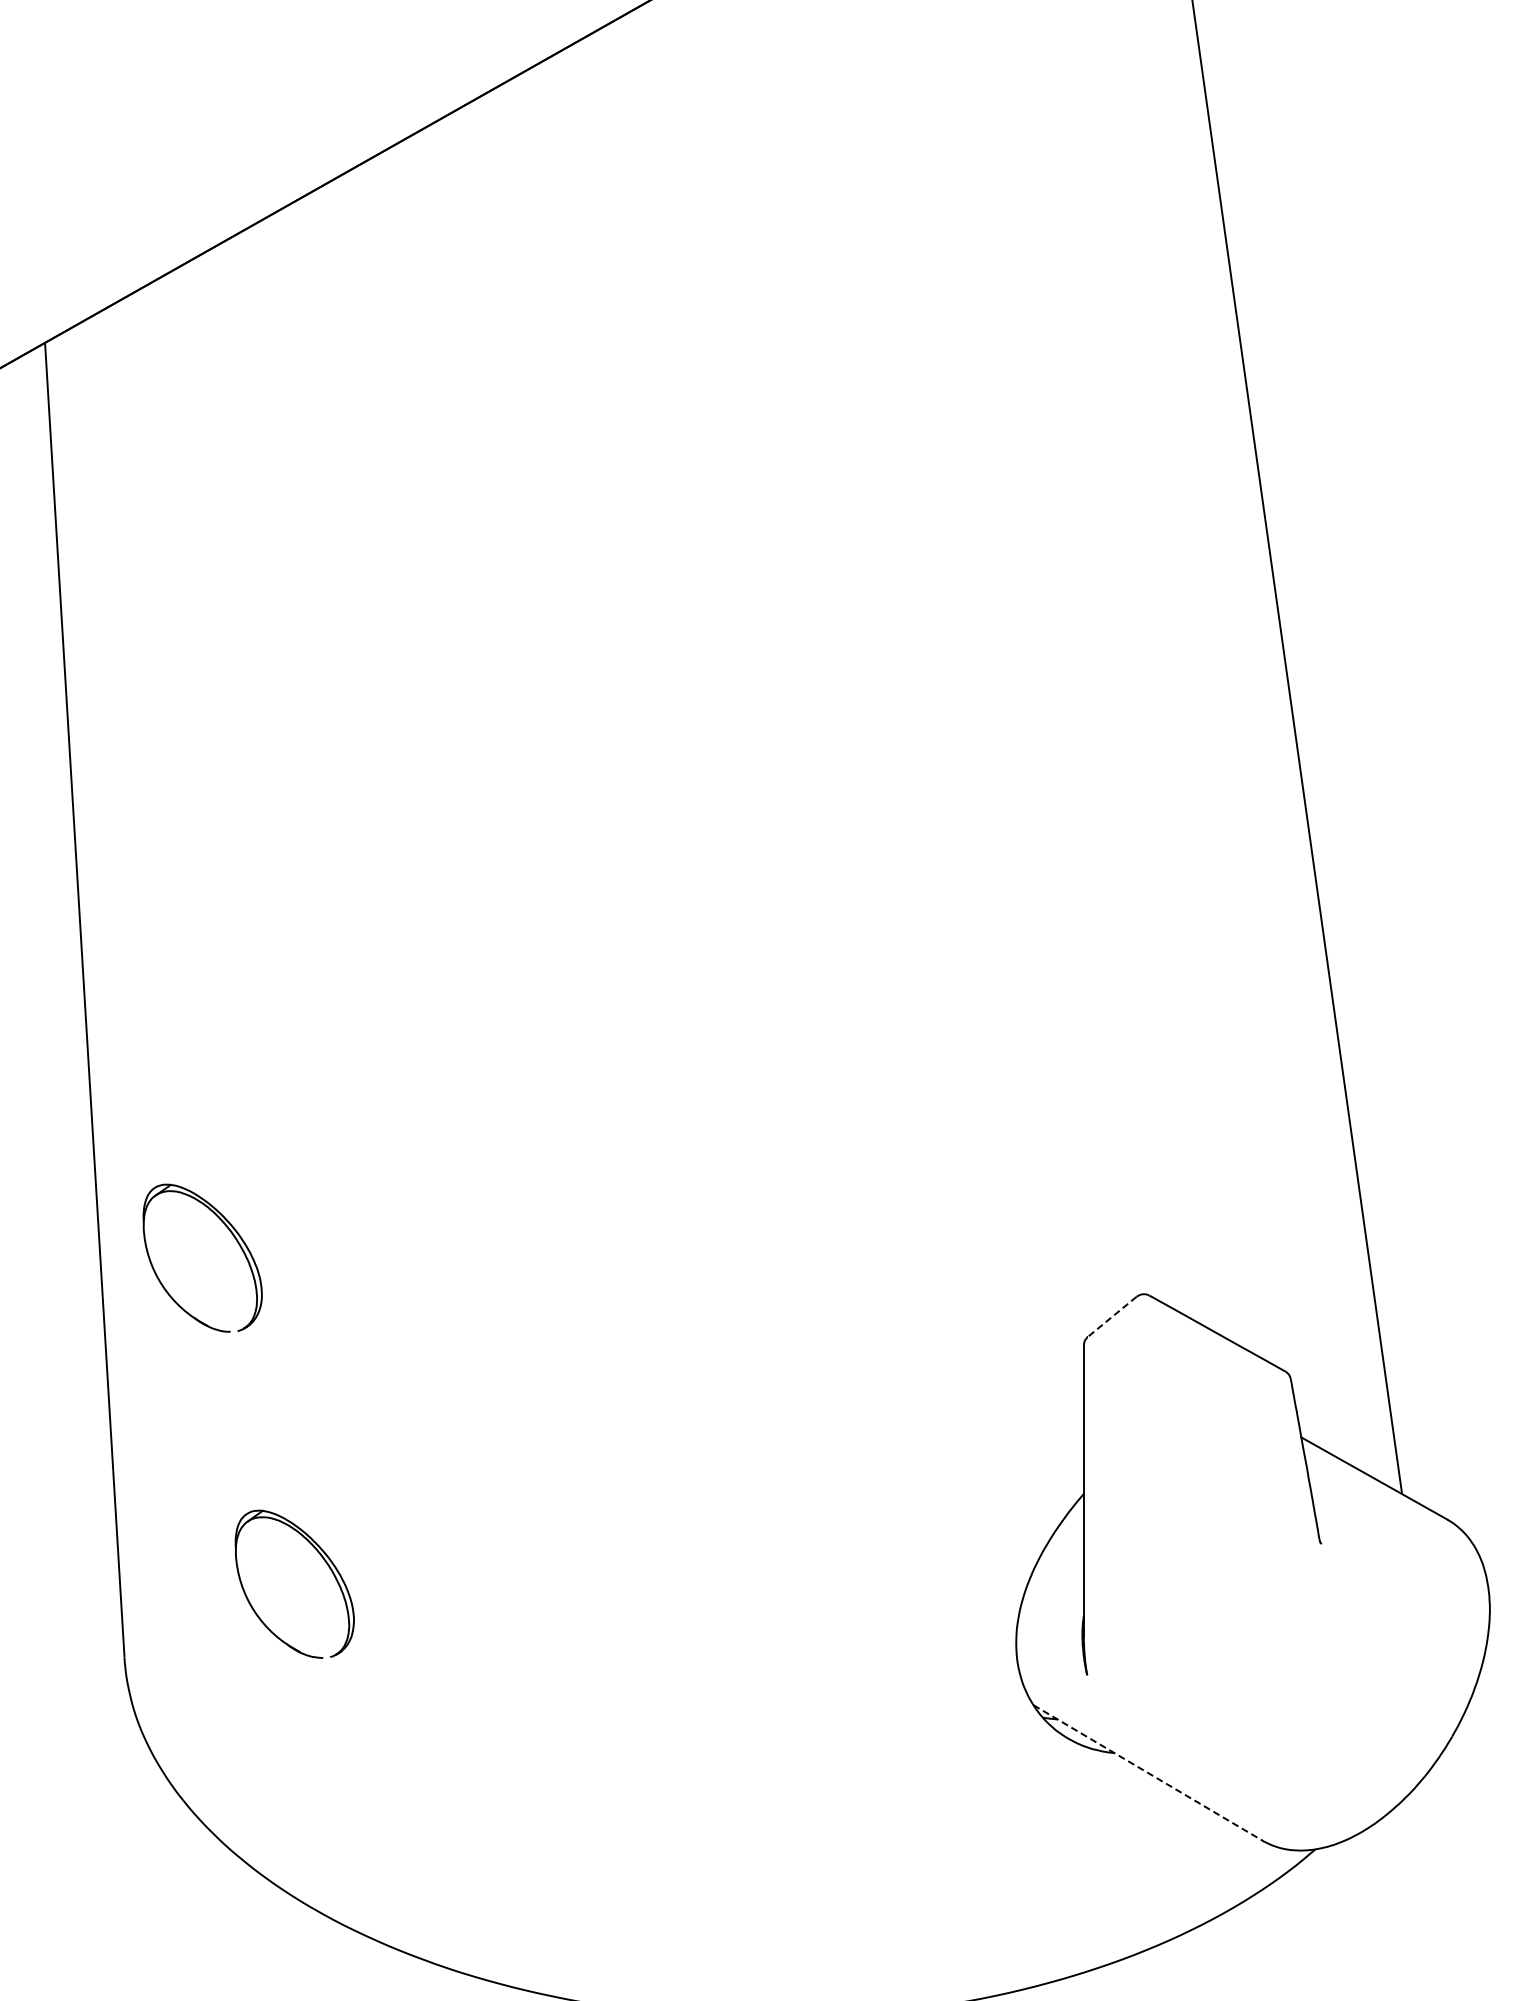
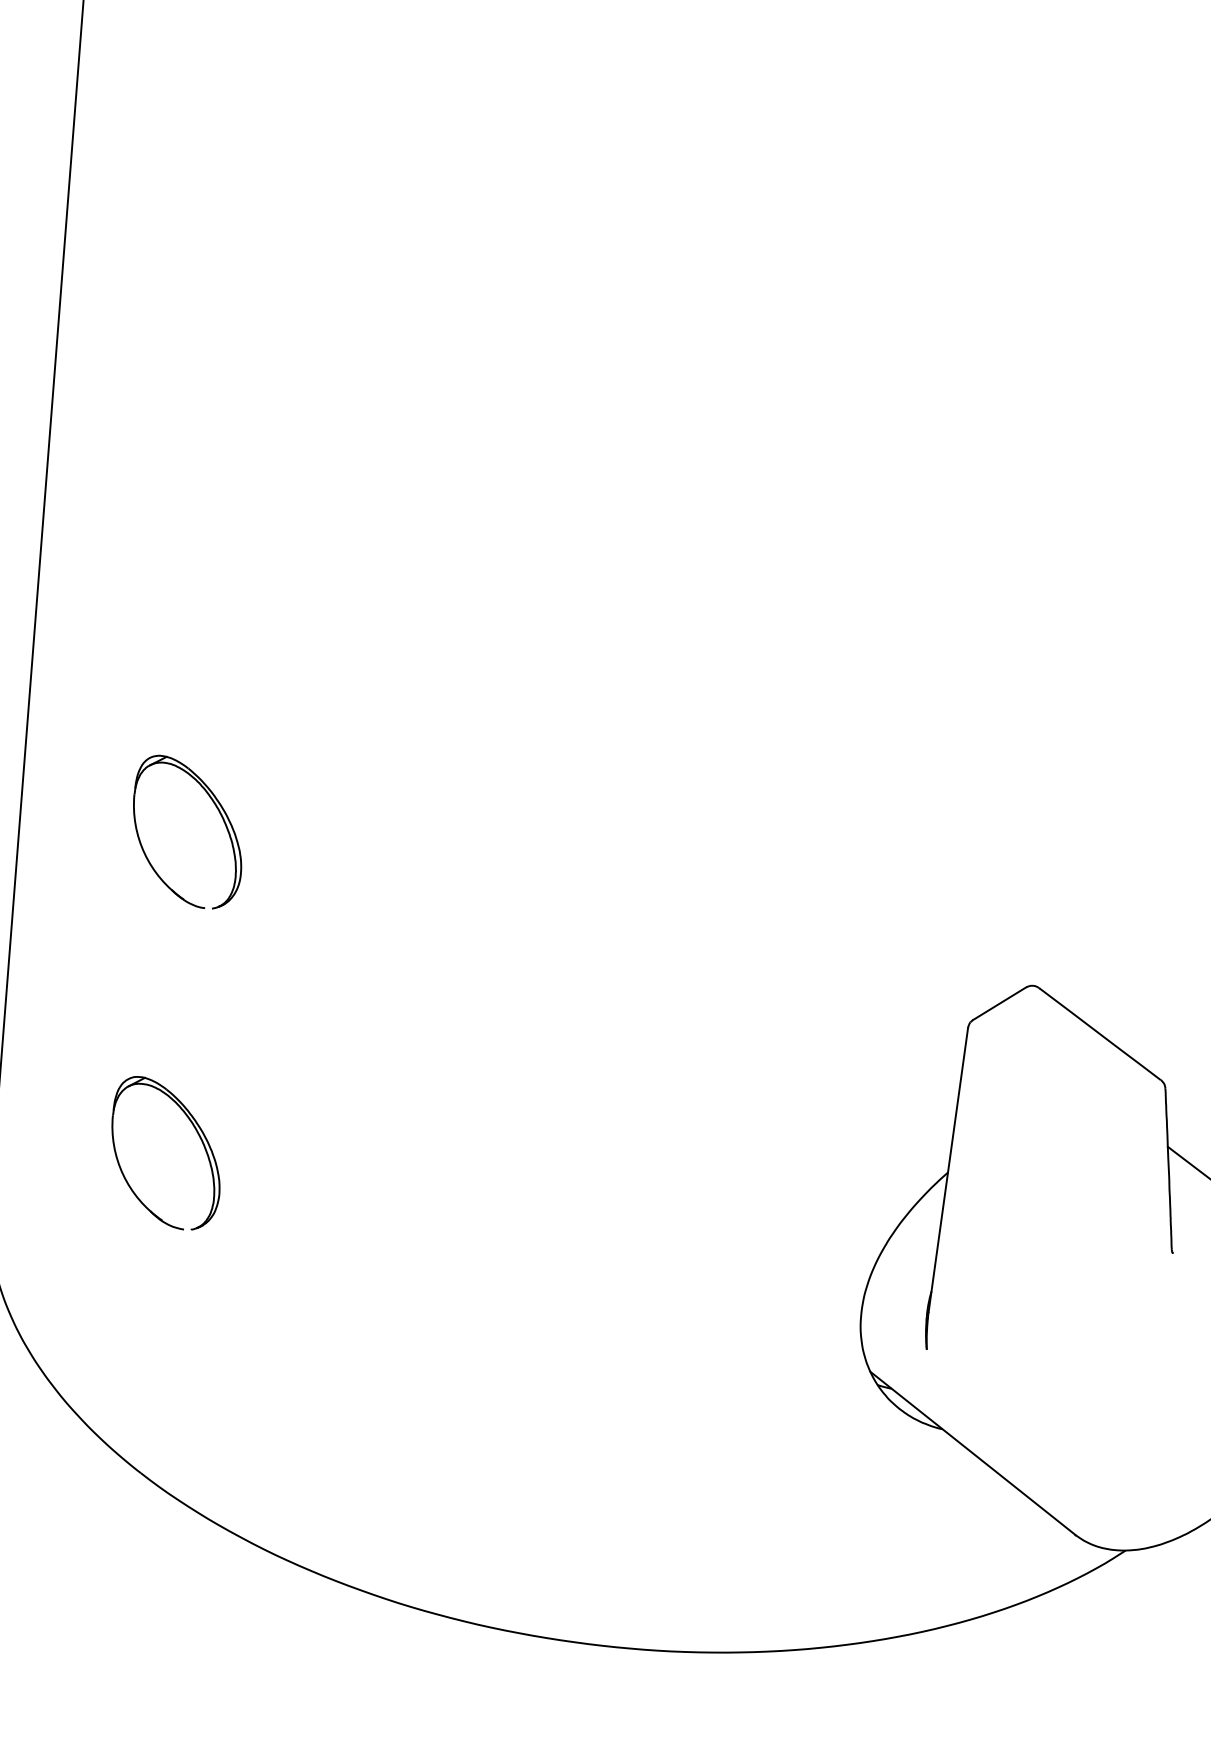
part: (231, 1234) -> (219, 813), moved
line: (1112, 1316) -> (1000, 1003), dashed -> solid
line: (1147, 1772) -> (972, 1452), dashed -> solid

